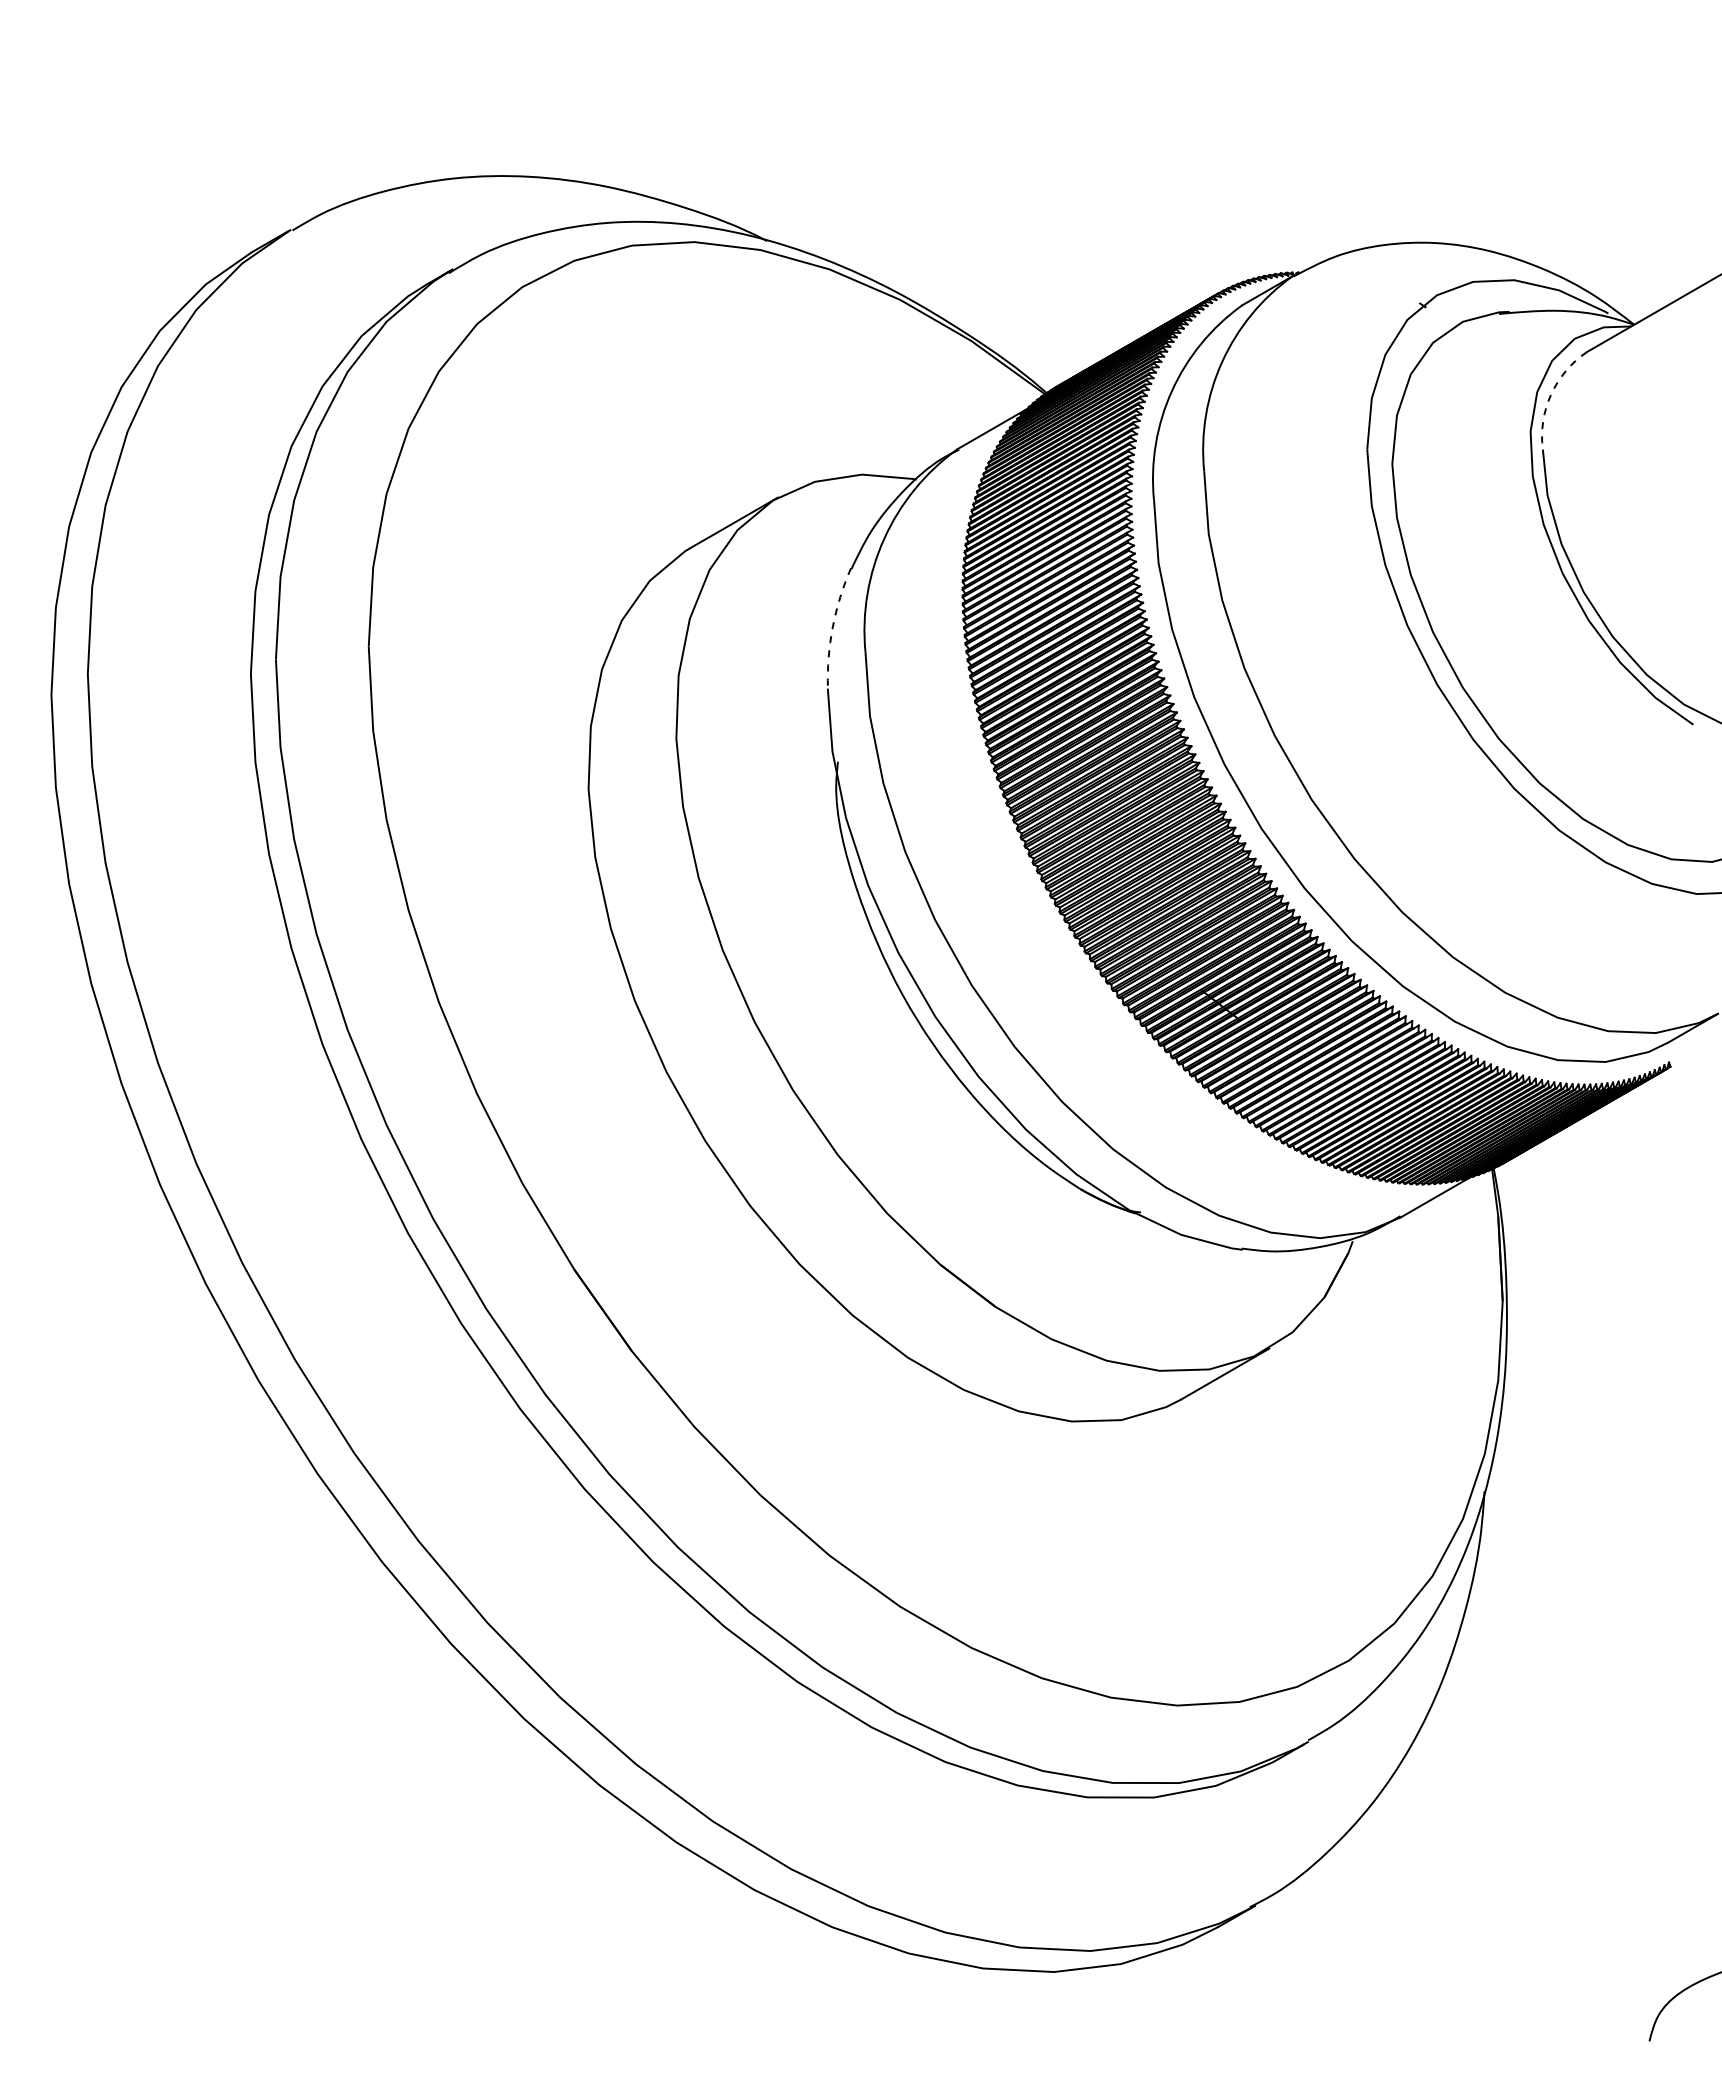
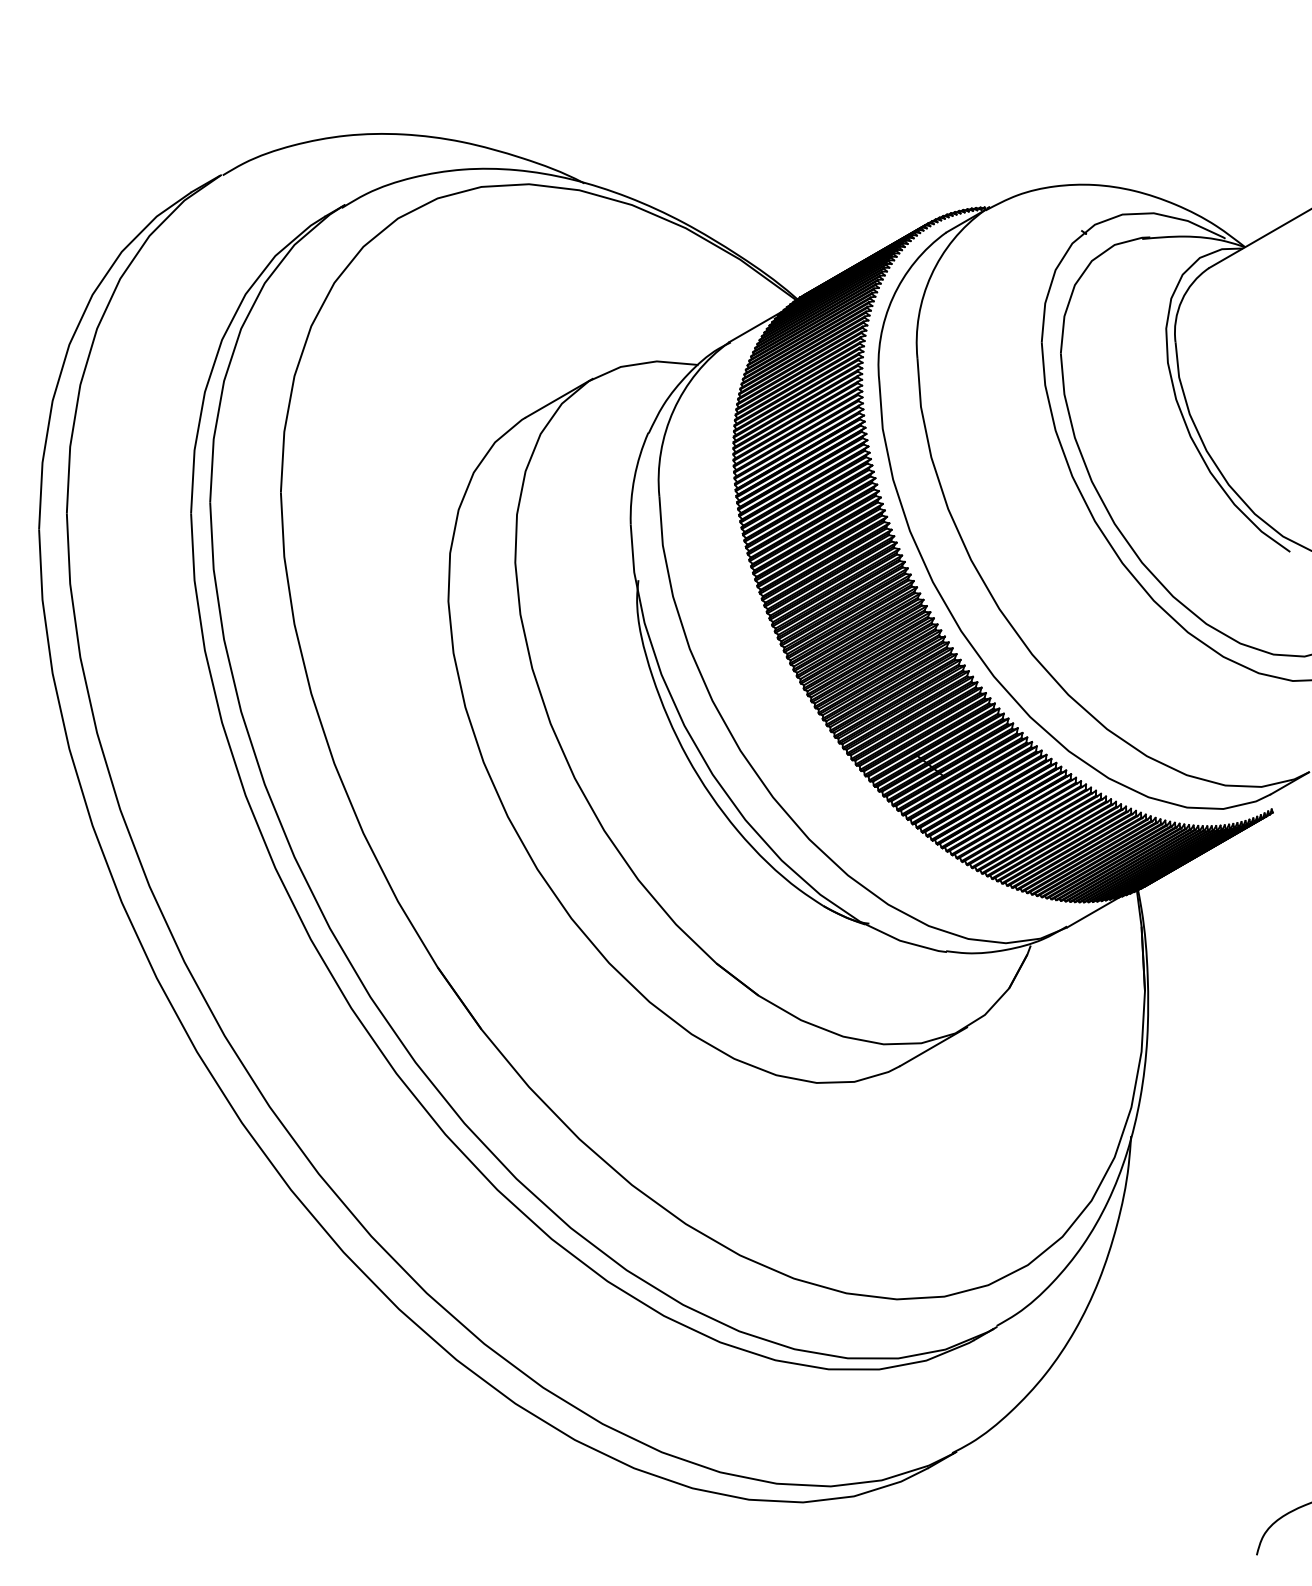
arc: (1551, 394) -> (1182, 300), dashed -> solid
arc: (832, 627) -> (634, 477), dashed -> solid

